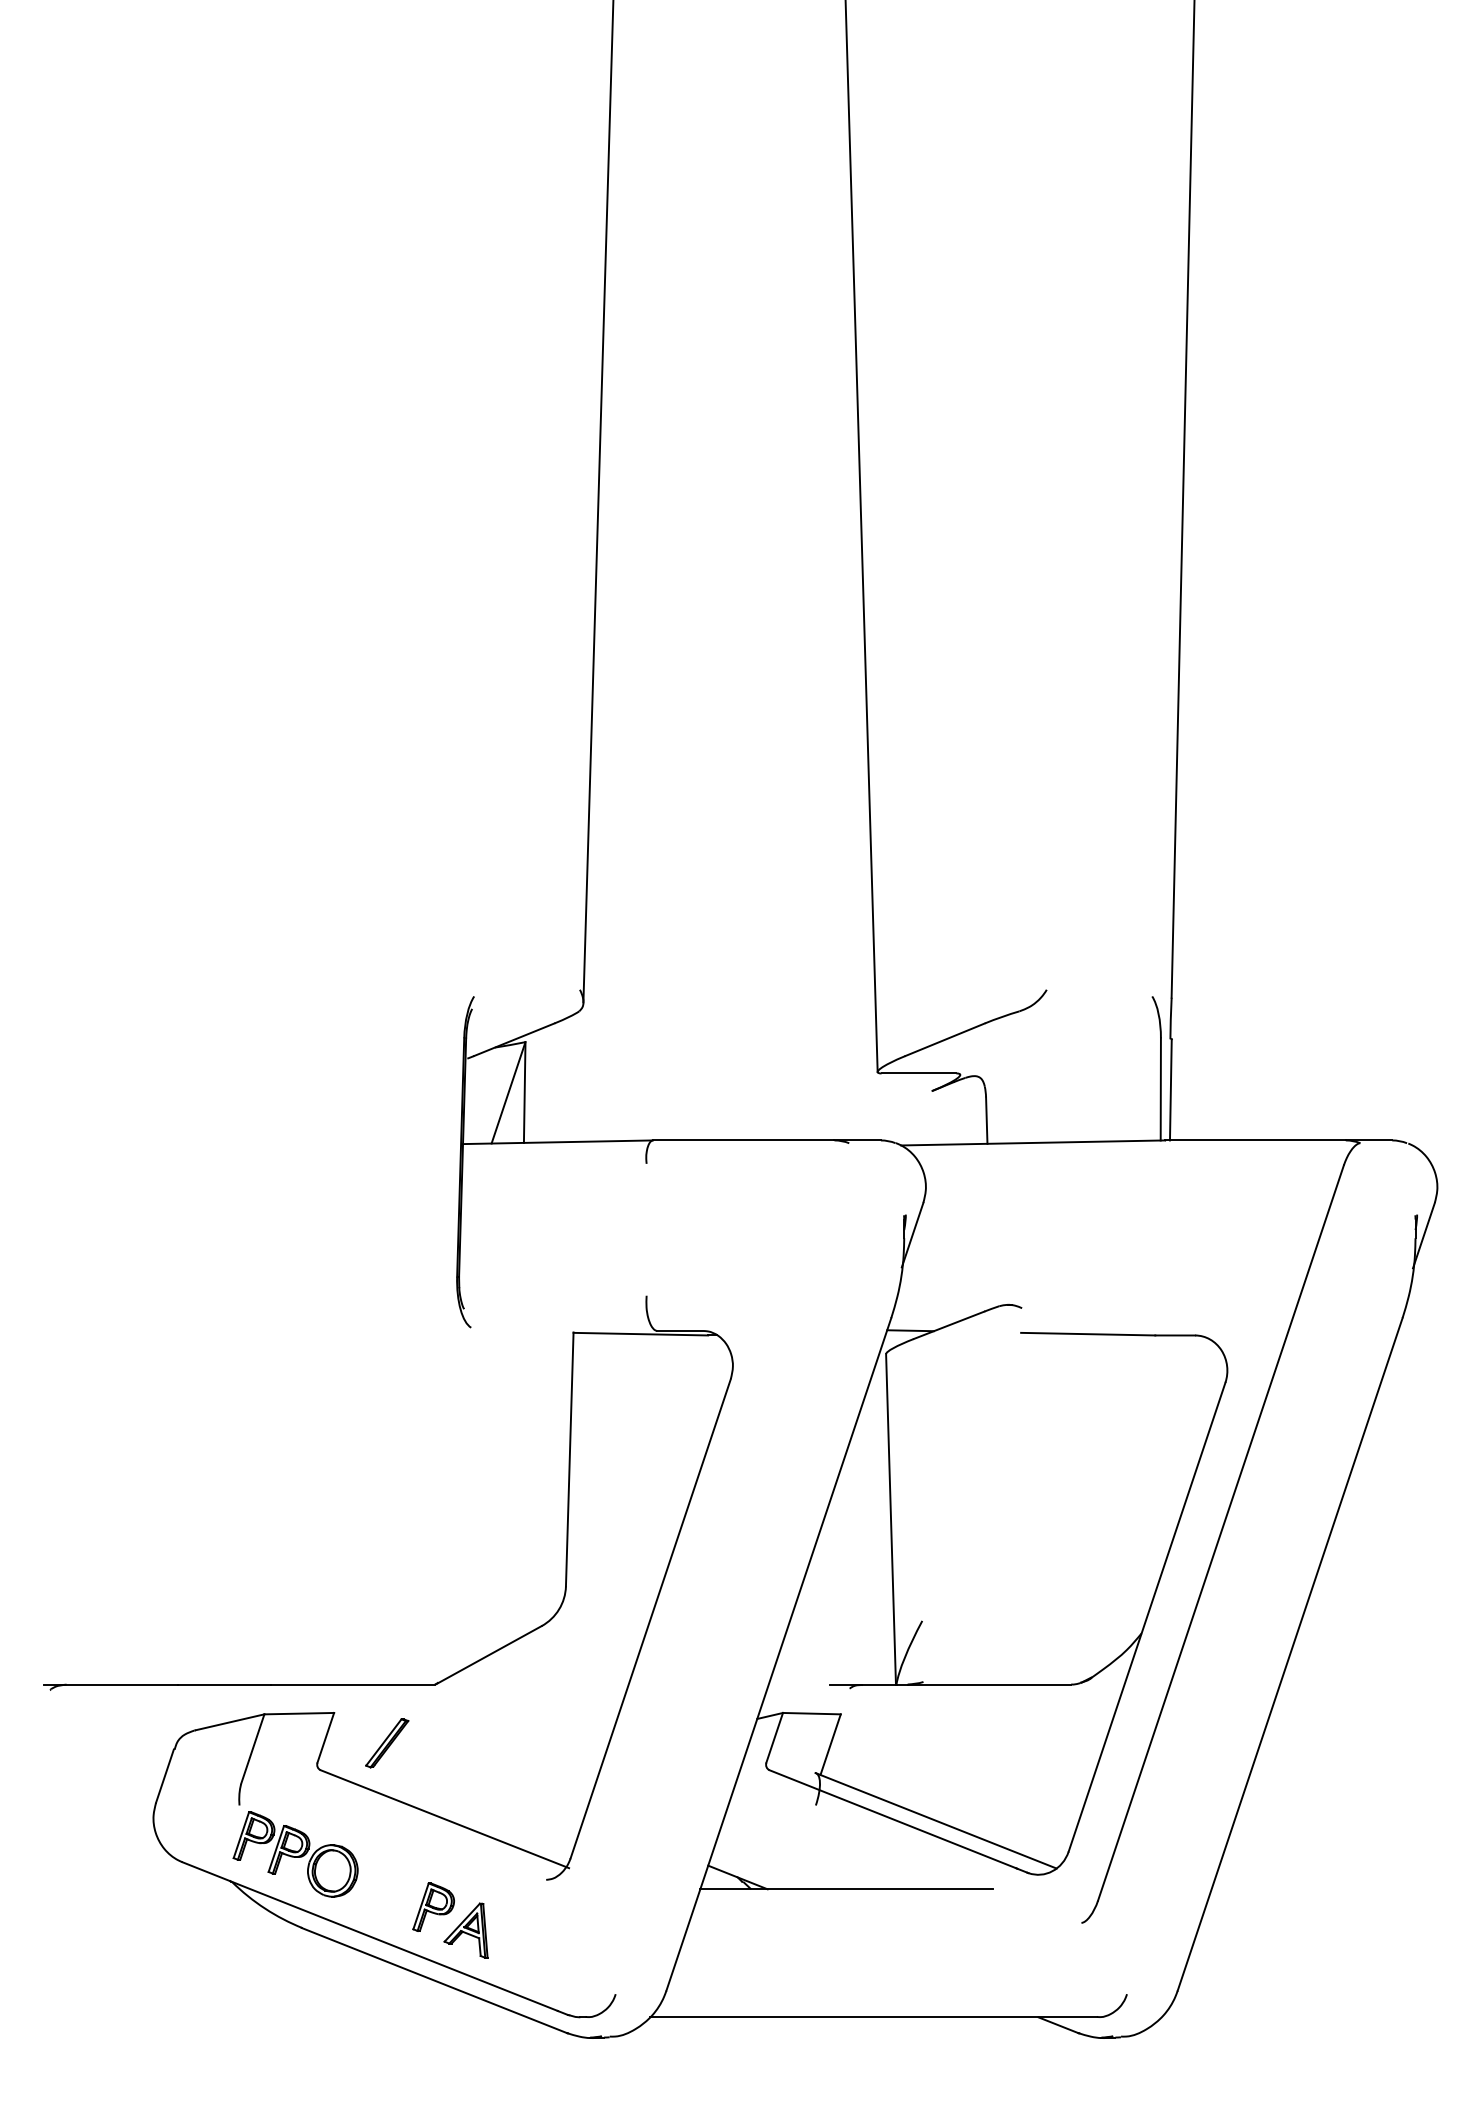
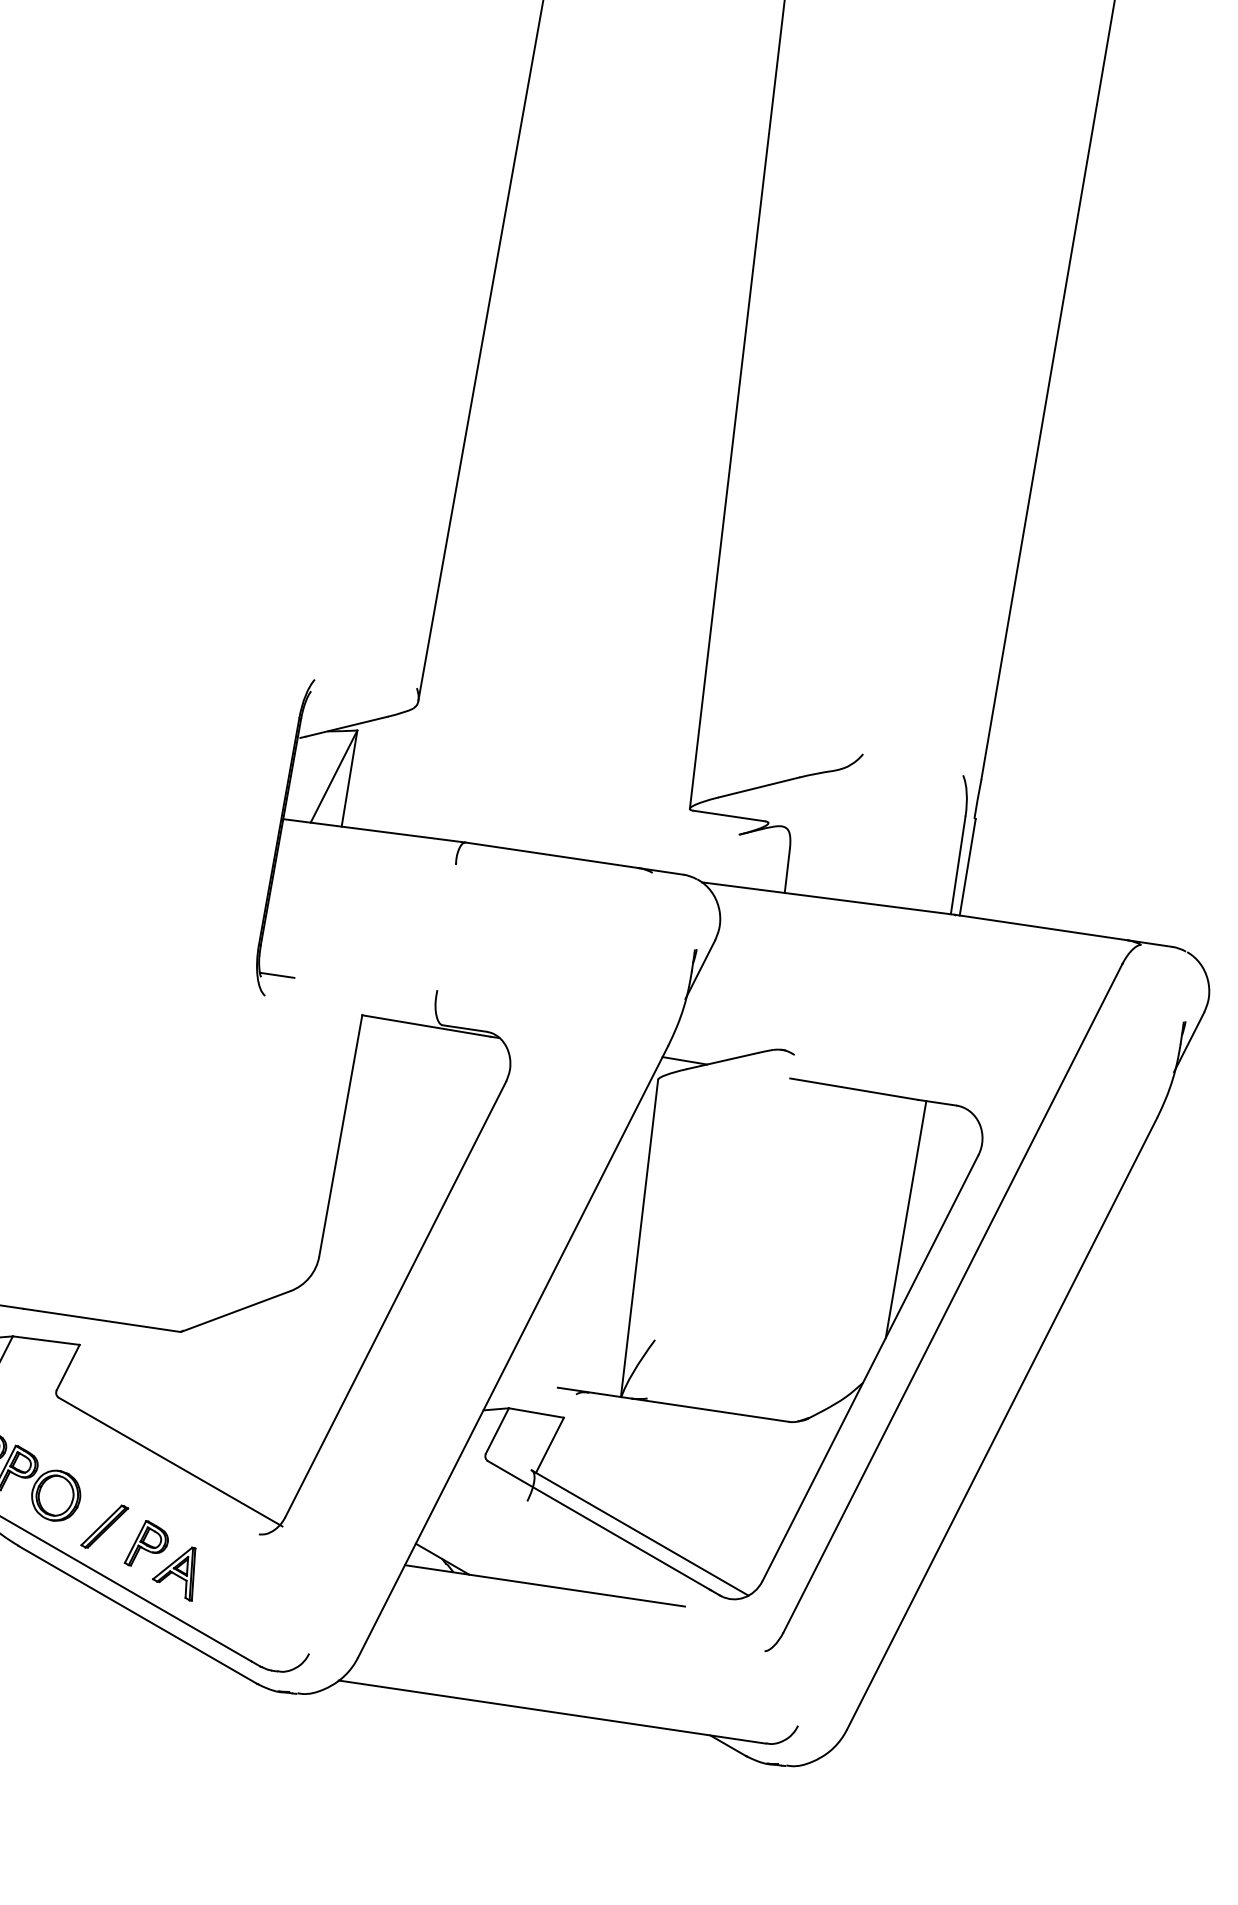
line: (480, 1304) -> (277, 975), added
line: (1160, 1459) -> (905, 1219), added
part: (387, 1743) -> (104, 1526), moved

